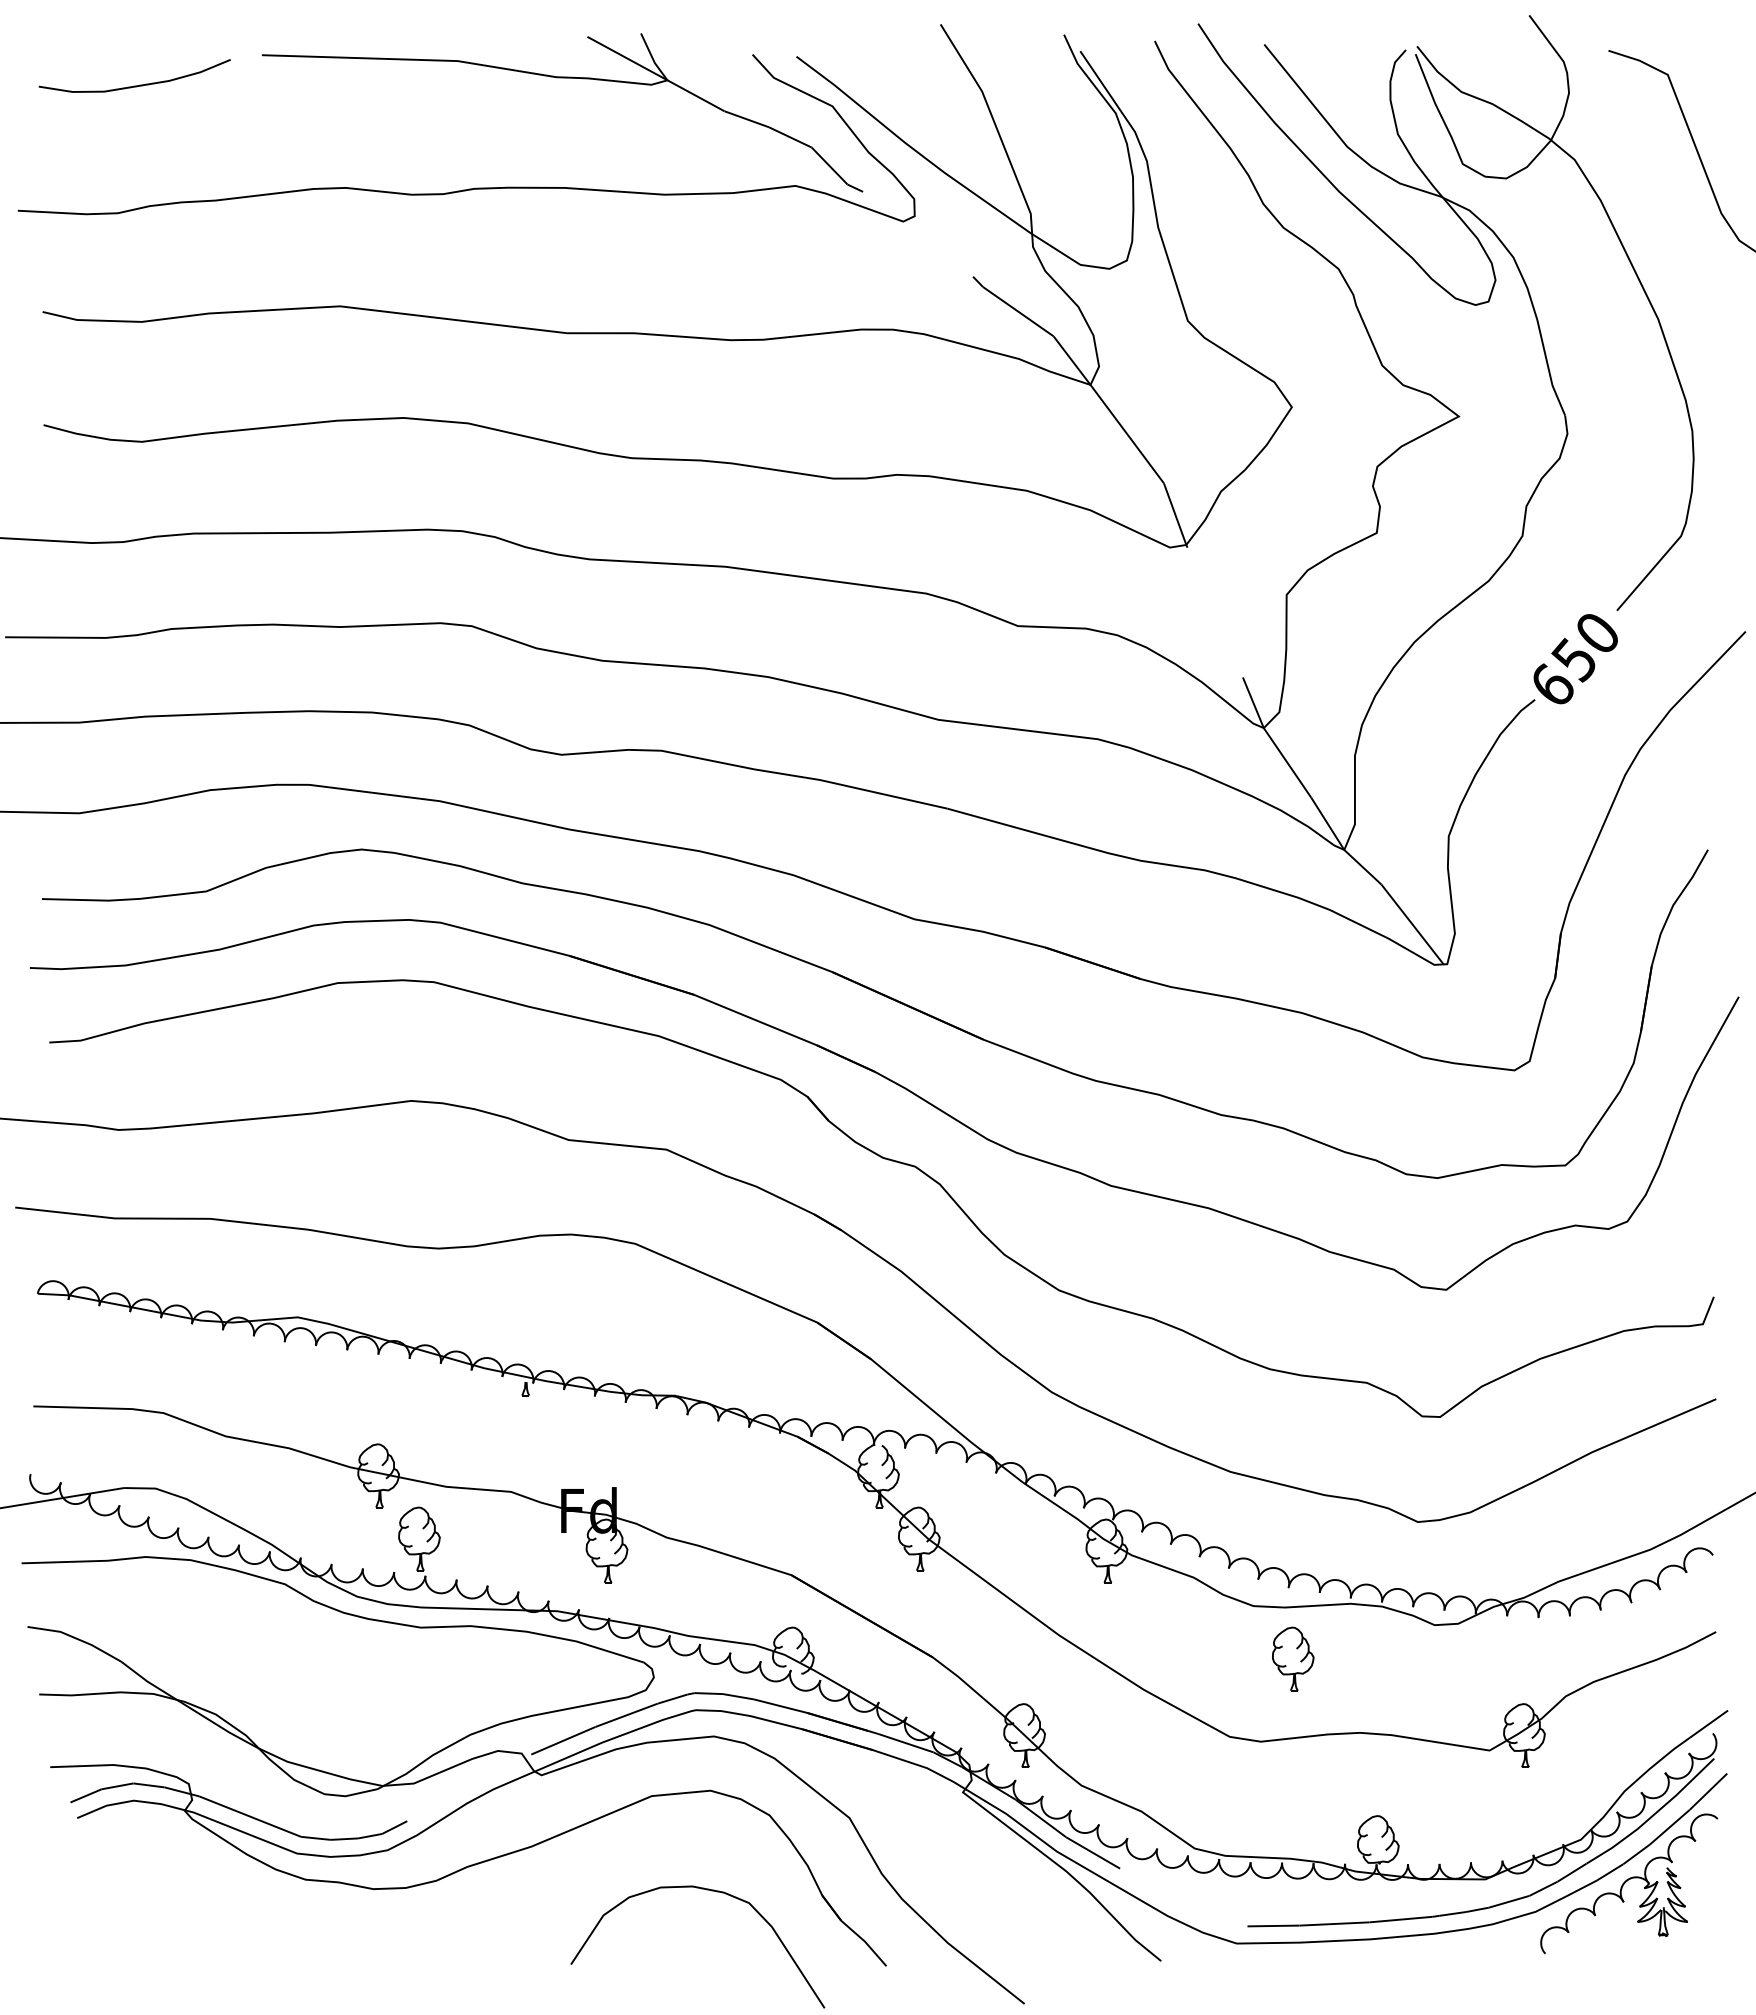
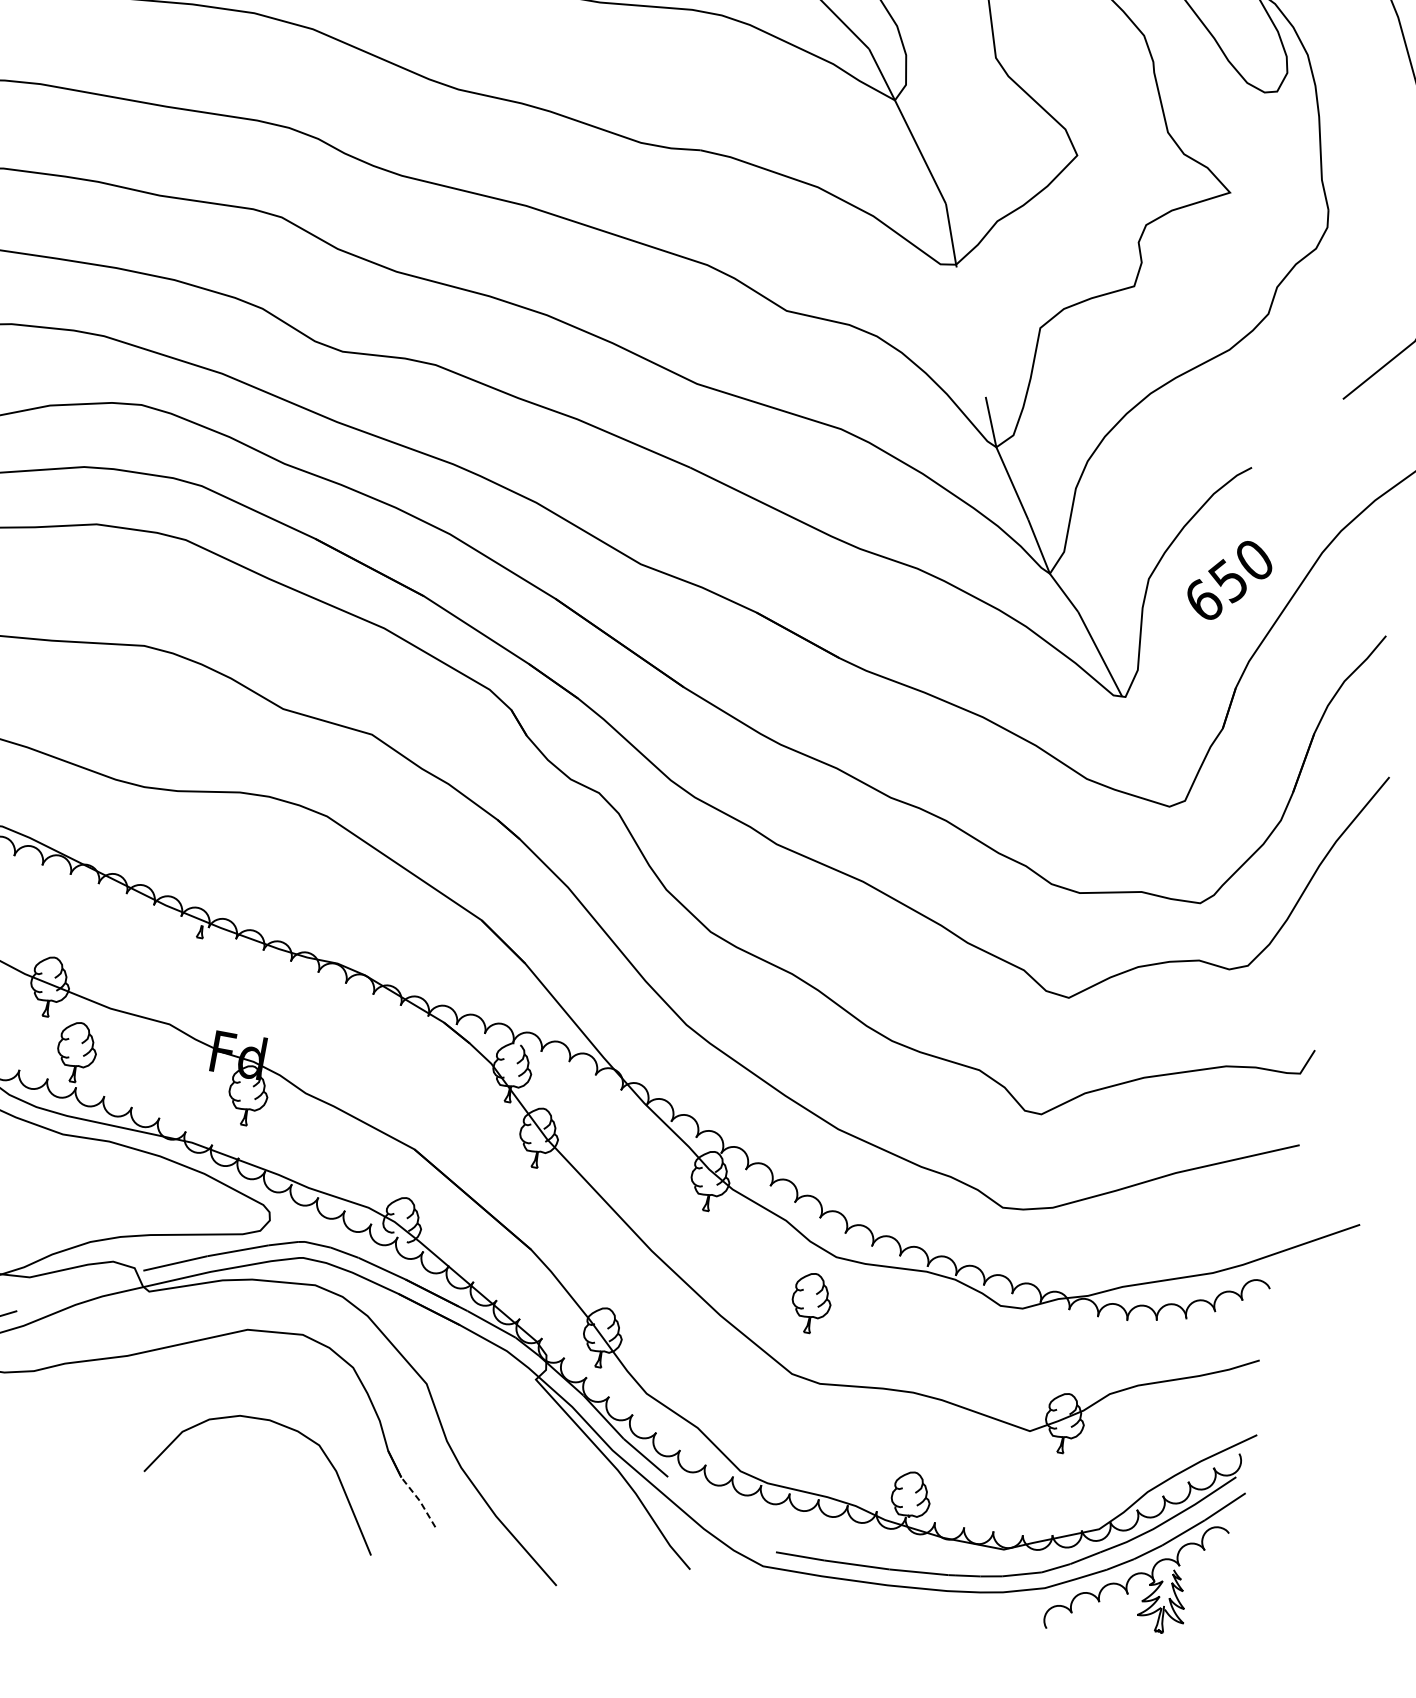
text: (1575, 659) -> (1229, 580), moved
part: (1293, 1658) -> (811, 1302), moved
line: (865, 1941) -> (420, 1500), solid -> dashed

